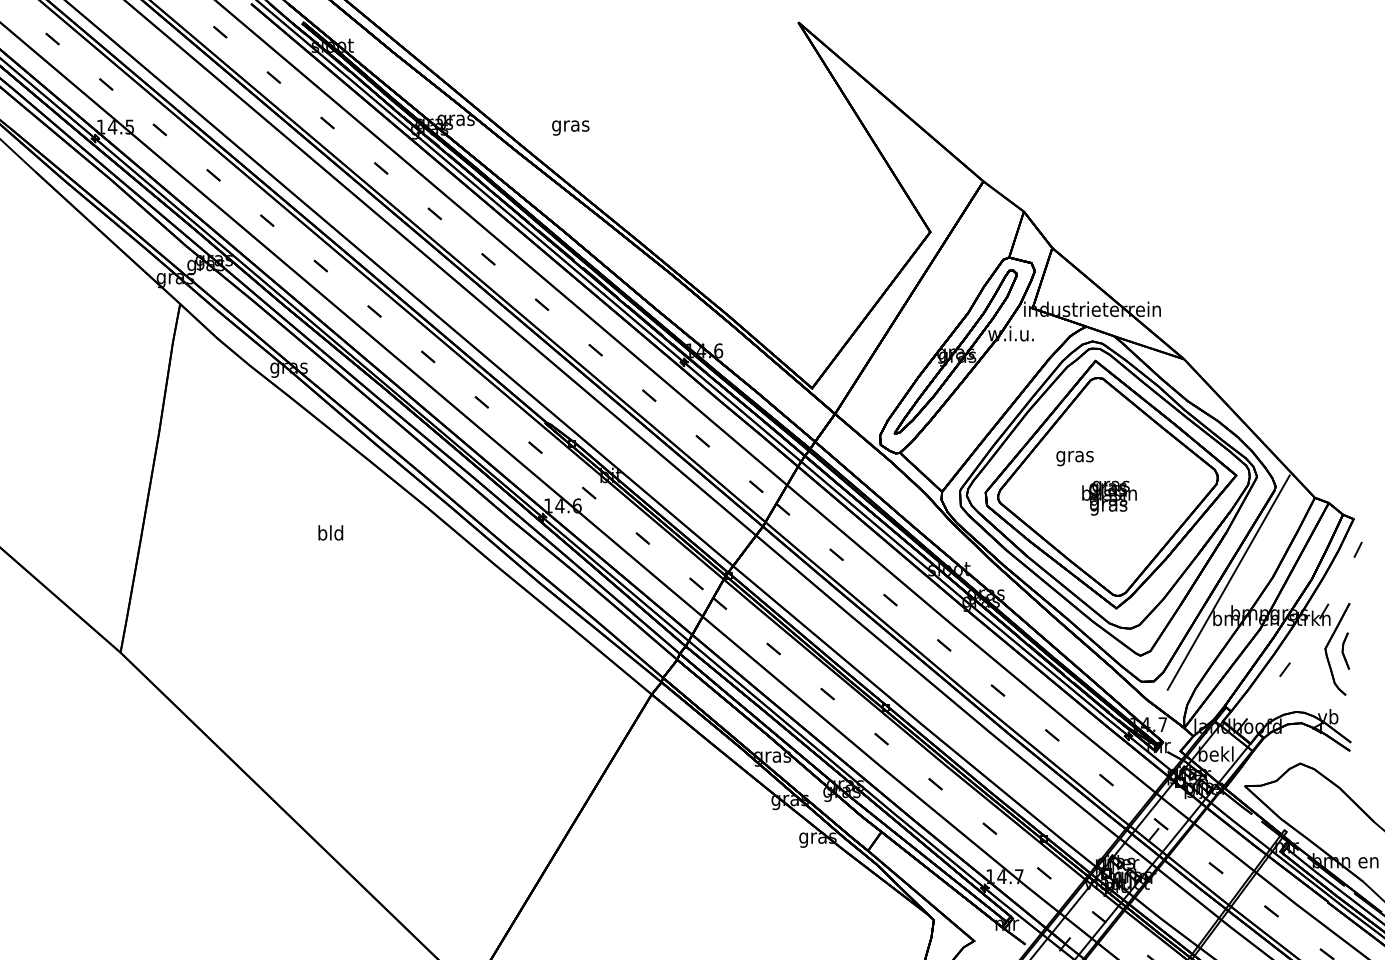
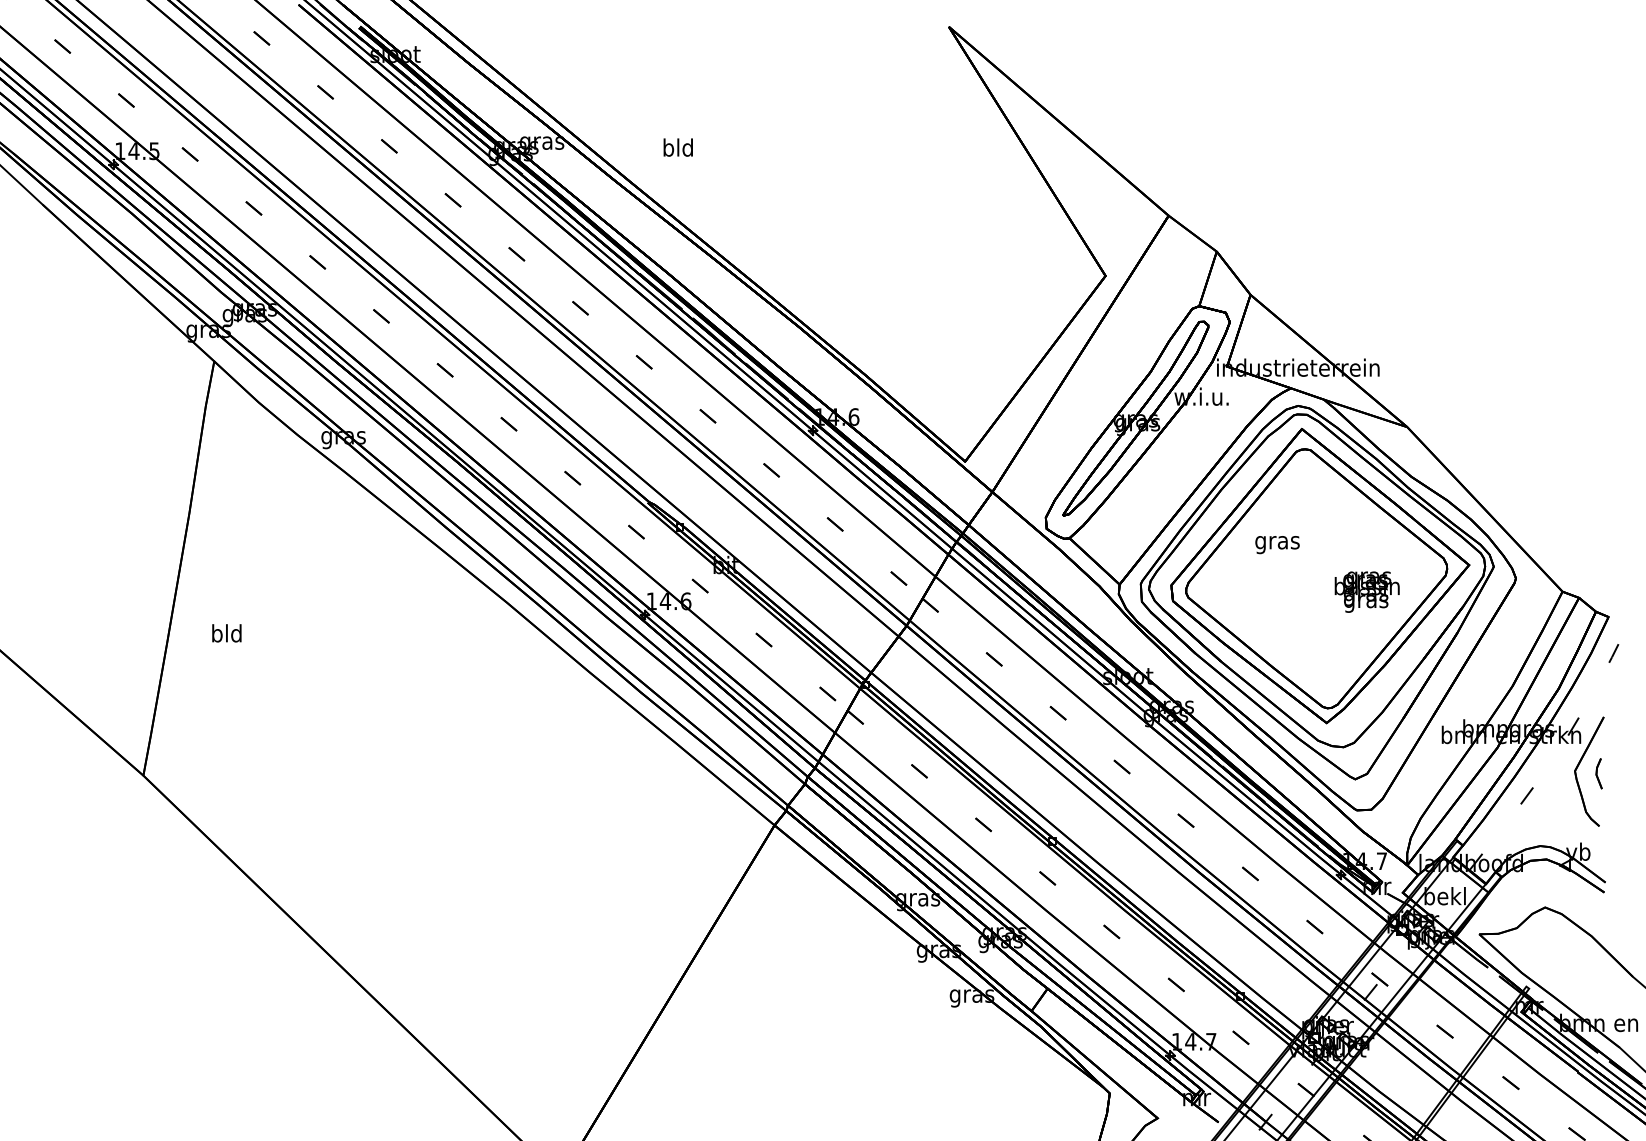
text: (570, 125) -> (678, 149), gras -> bld
text: (1109, 497) -> (1367, 591), moved
text: (330, 532) -> (226, 632), moved
line: (1228, 582) -> (1459, 692), removed
part: (1345, 650) -> (1598, 773), size x0.7

